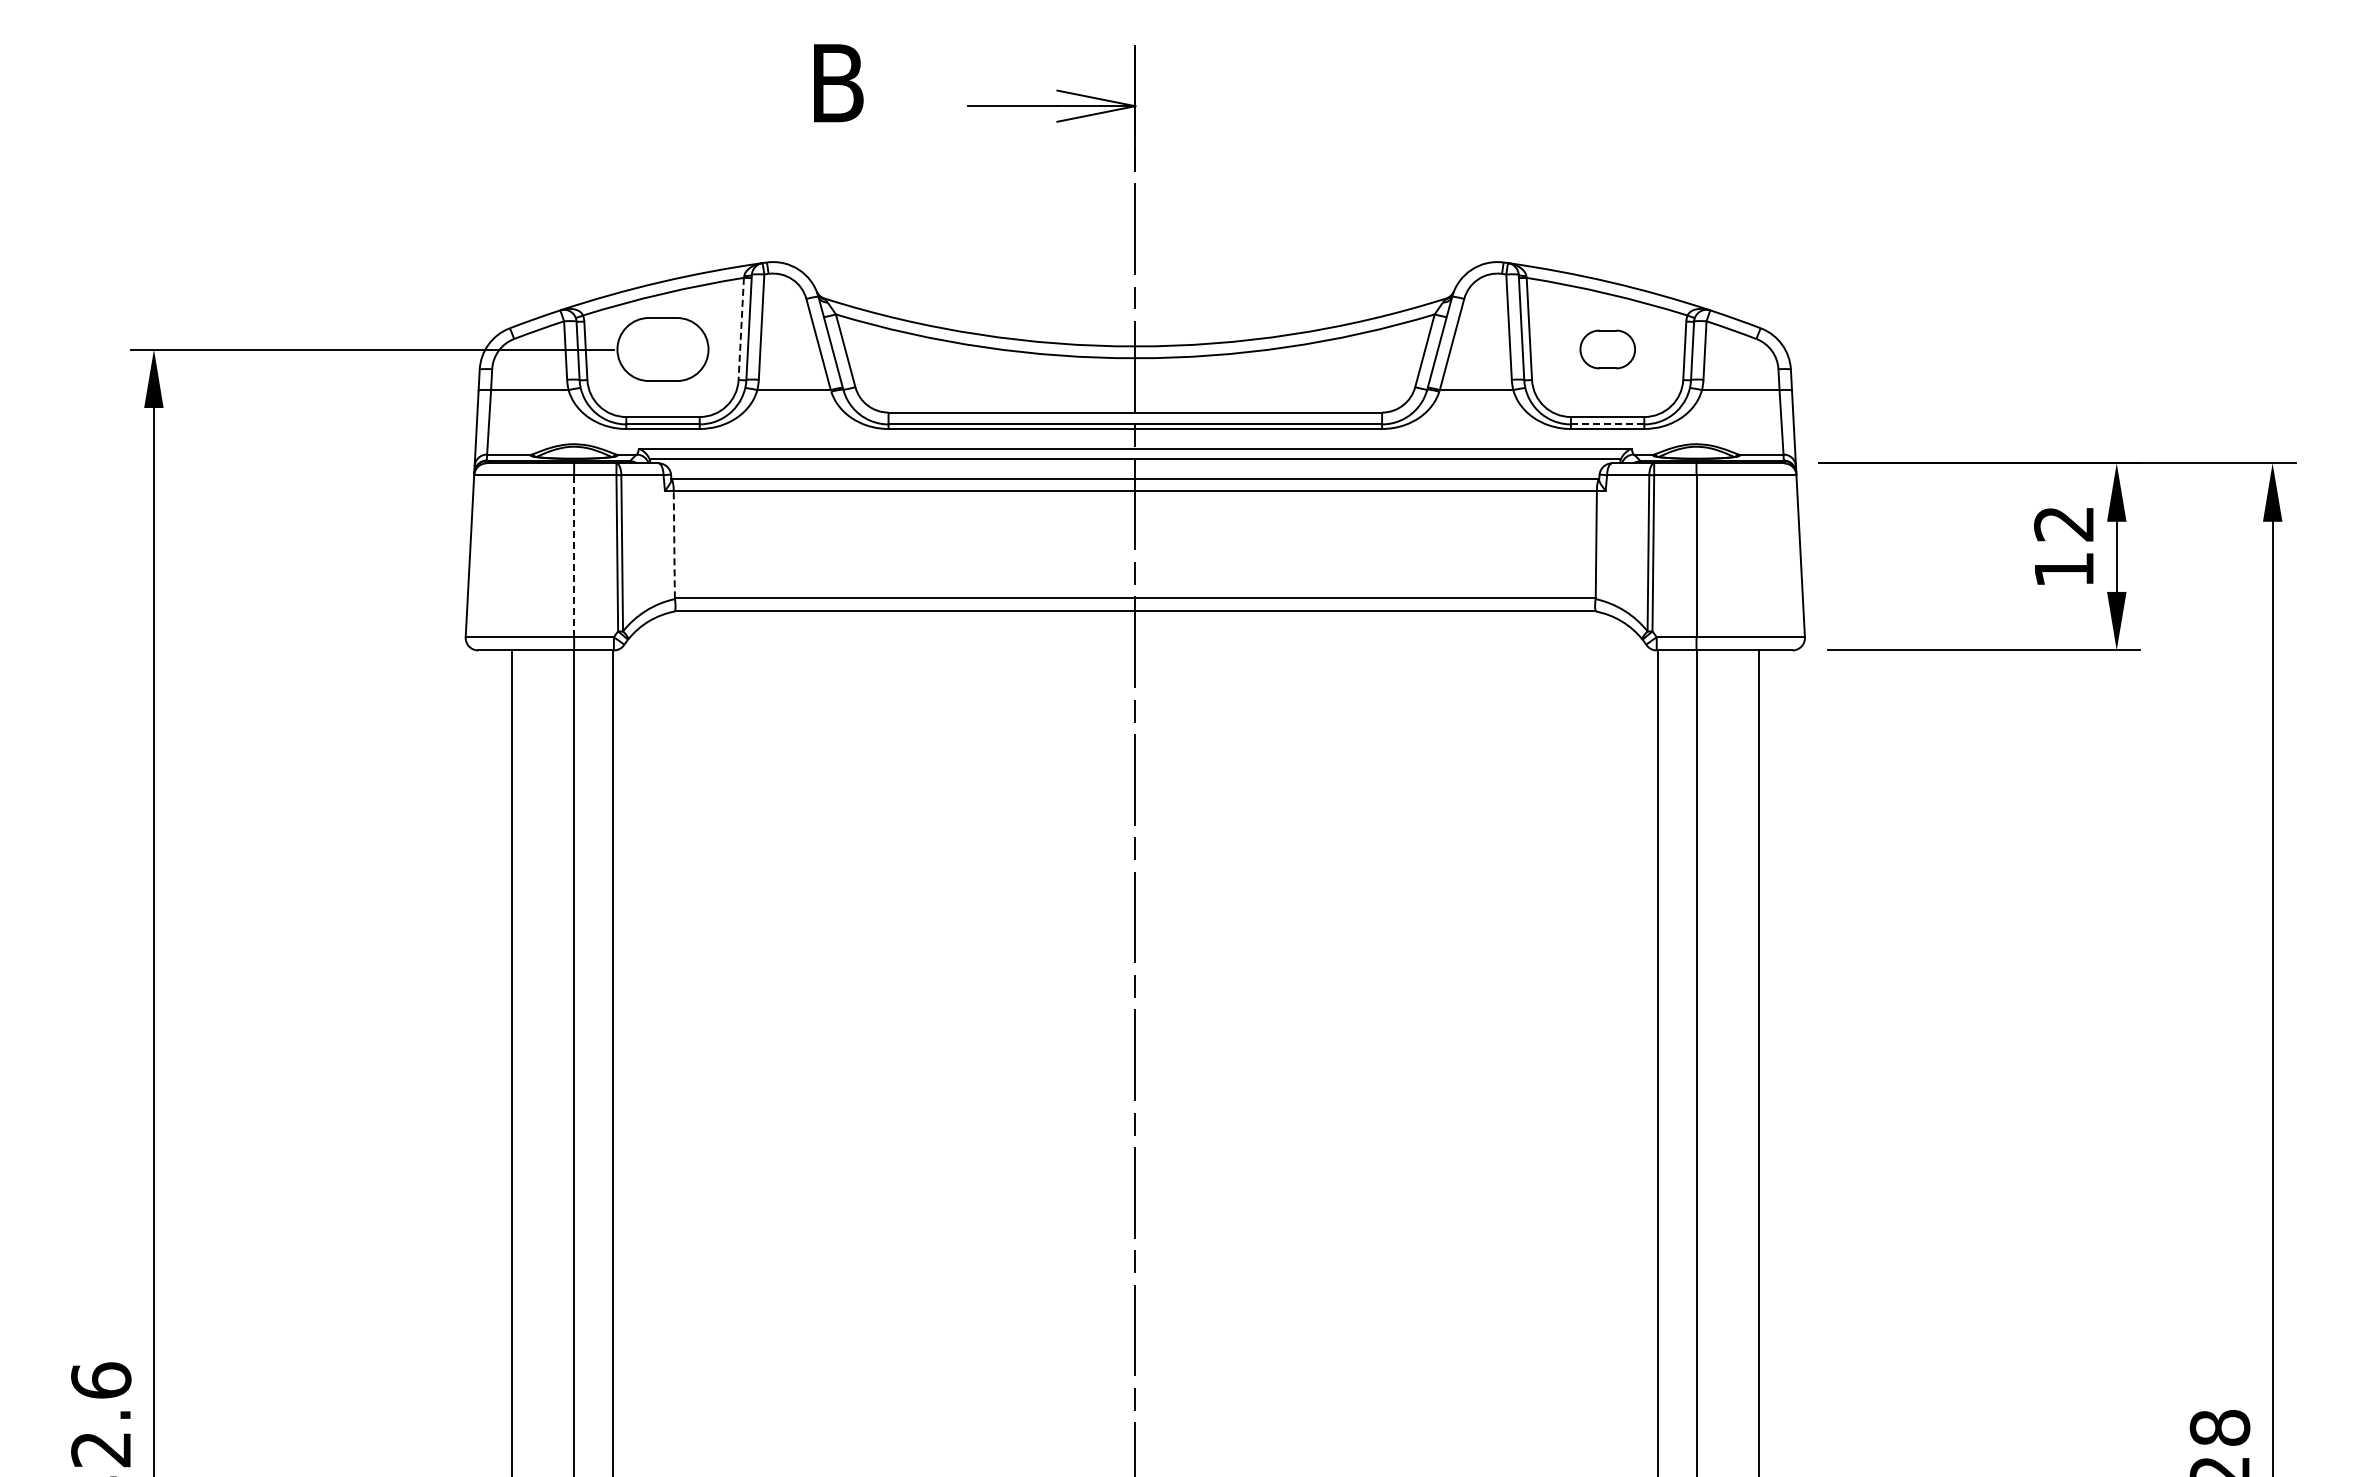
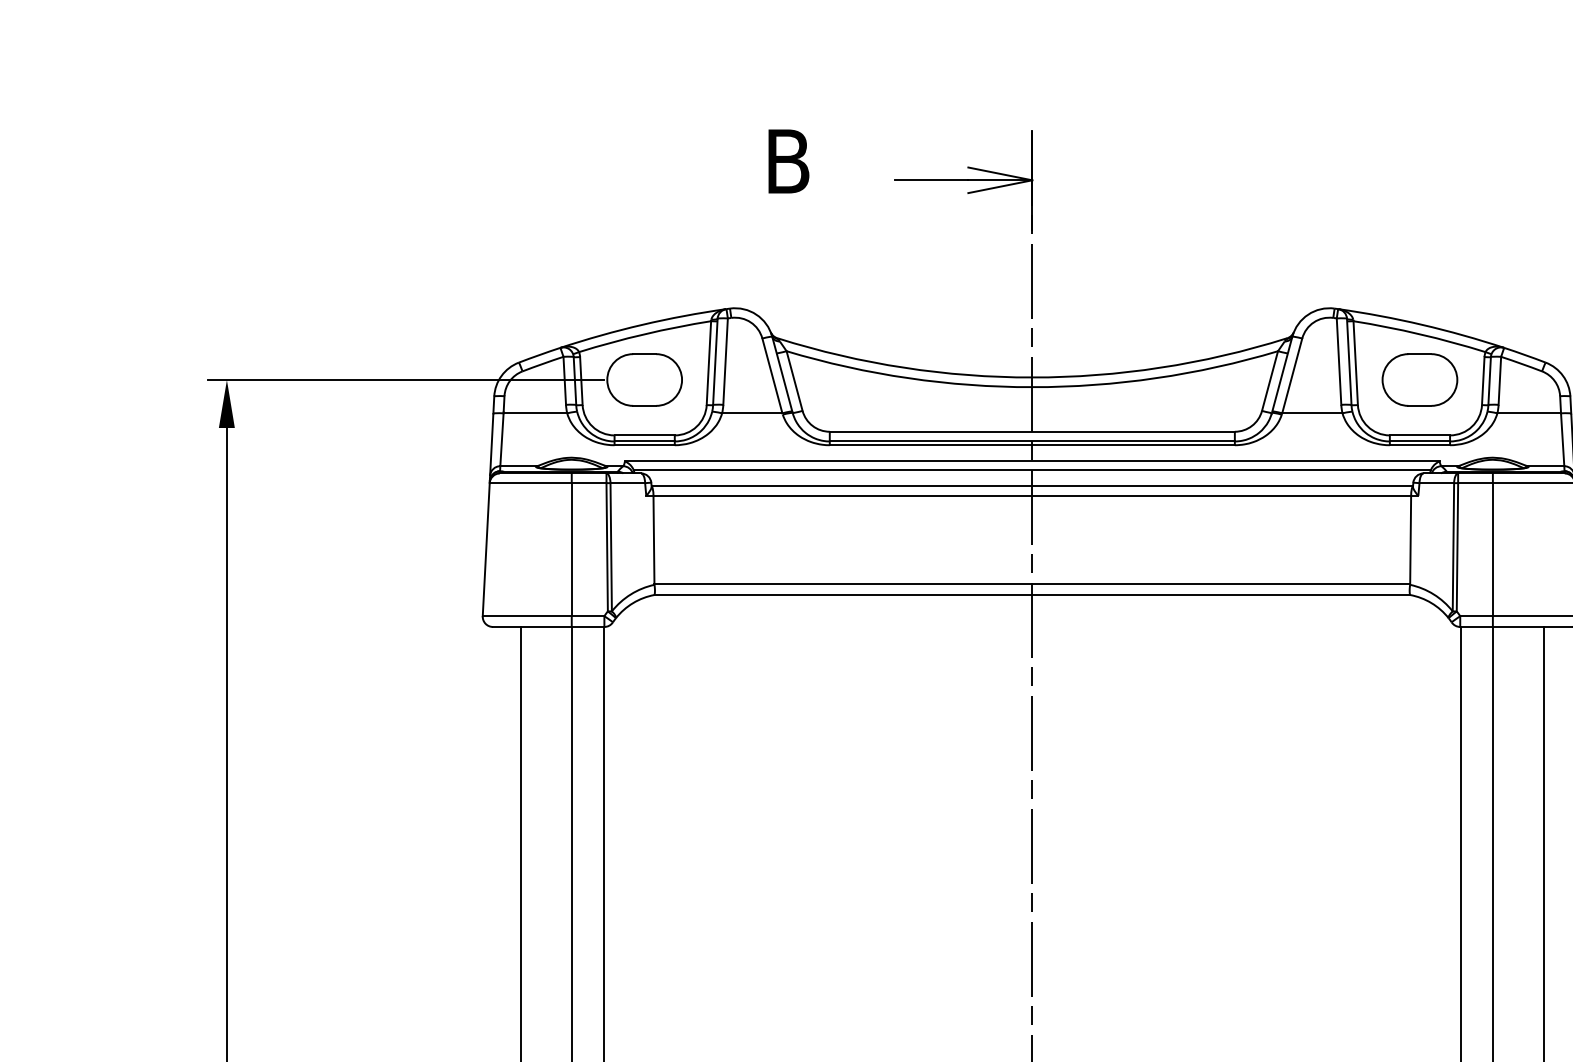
line: (741, 329) -> (709, 363), dashed -> solid
part: (1607, 349) -> (1419, 379), size x1.67
line: (1607, 424) -> (1419, 441), dashed -> solid
line: (674, 544) -> (654, 540), dashed -> solid
line: (574, 555) -> (572, 549), dashed -> solid

